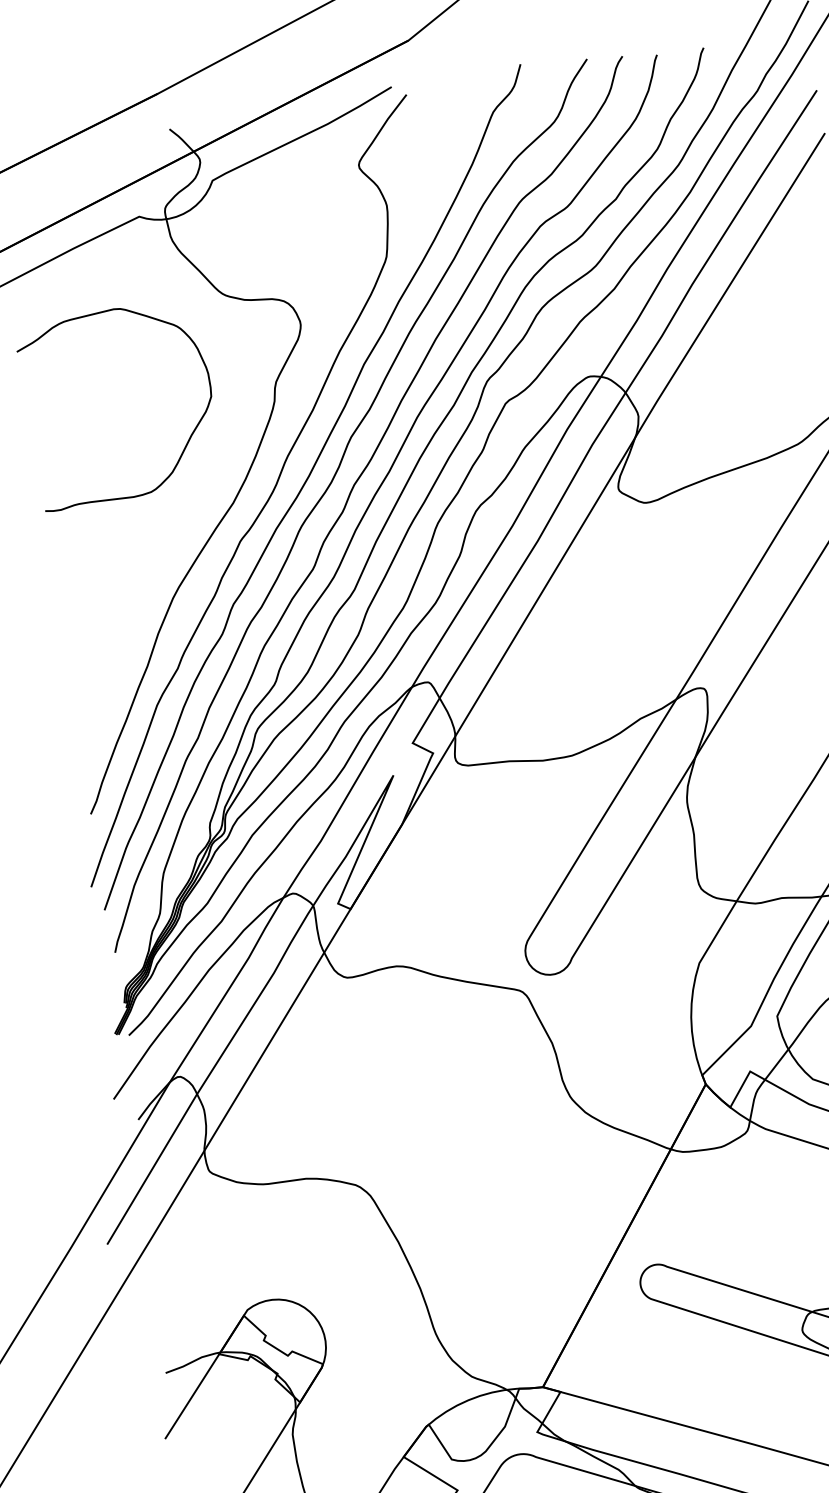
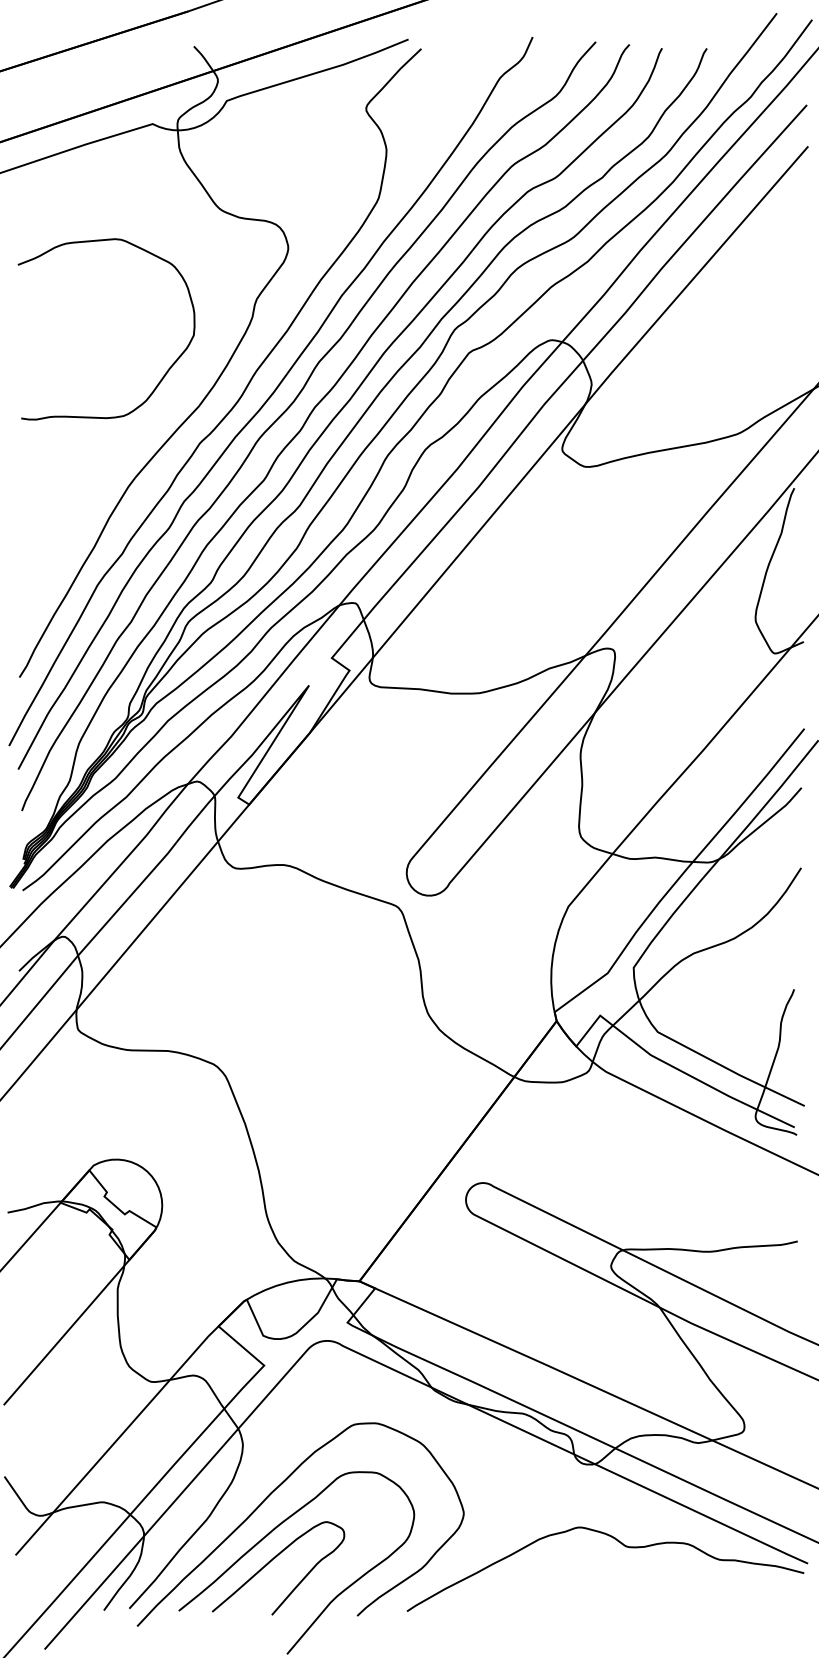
curve: (187, 439) -> (165, 372), moved

